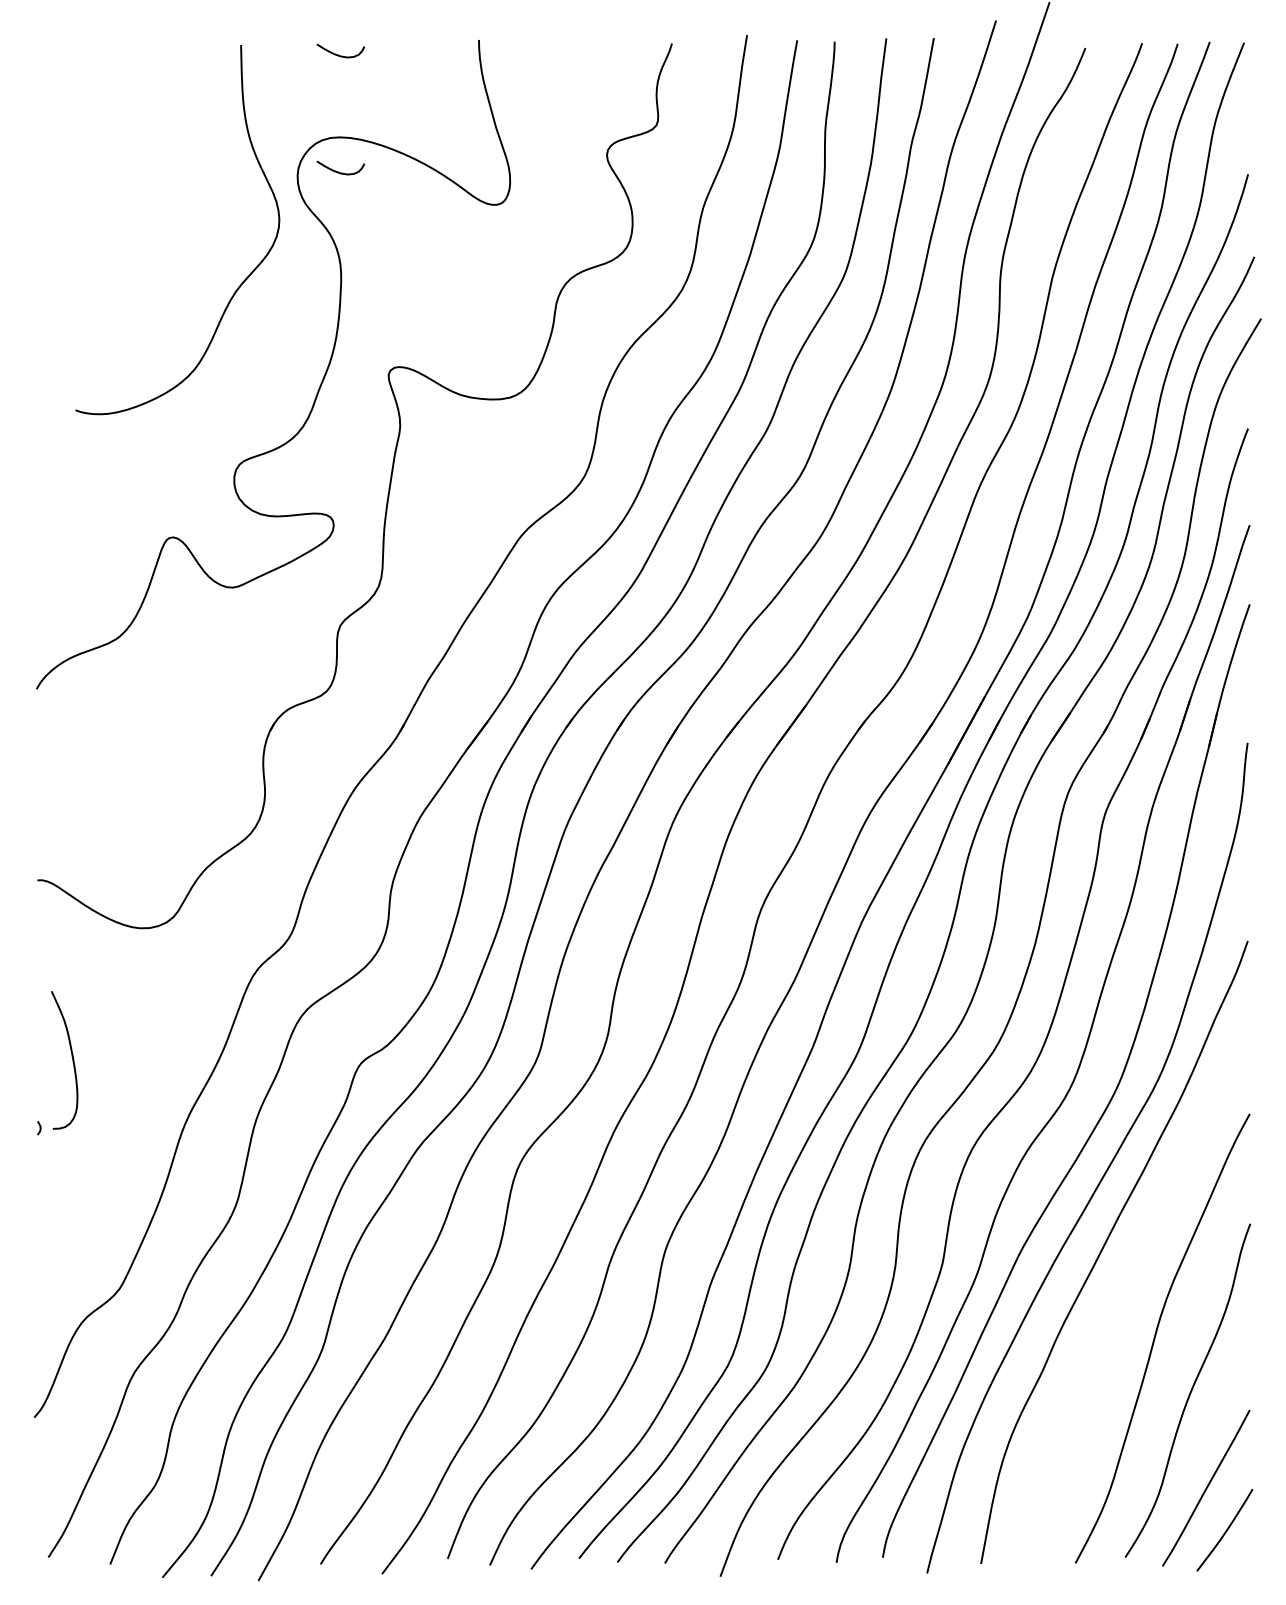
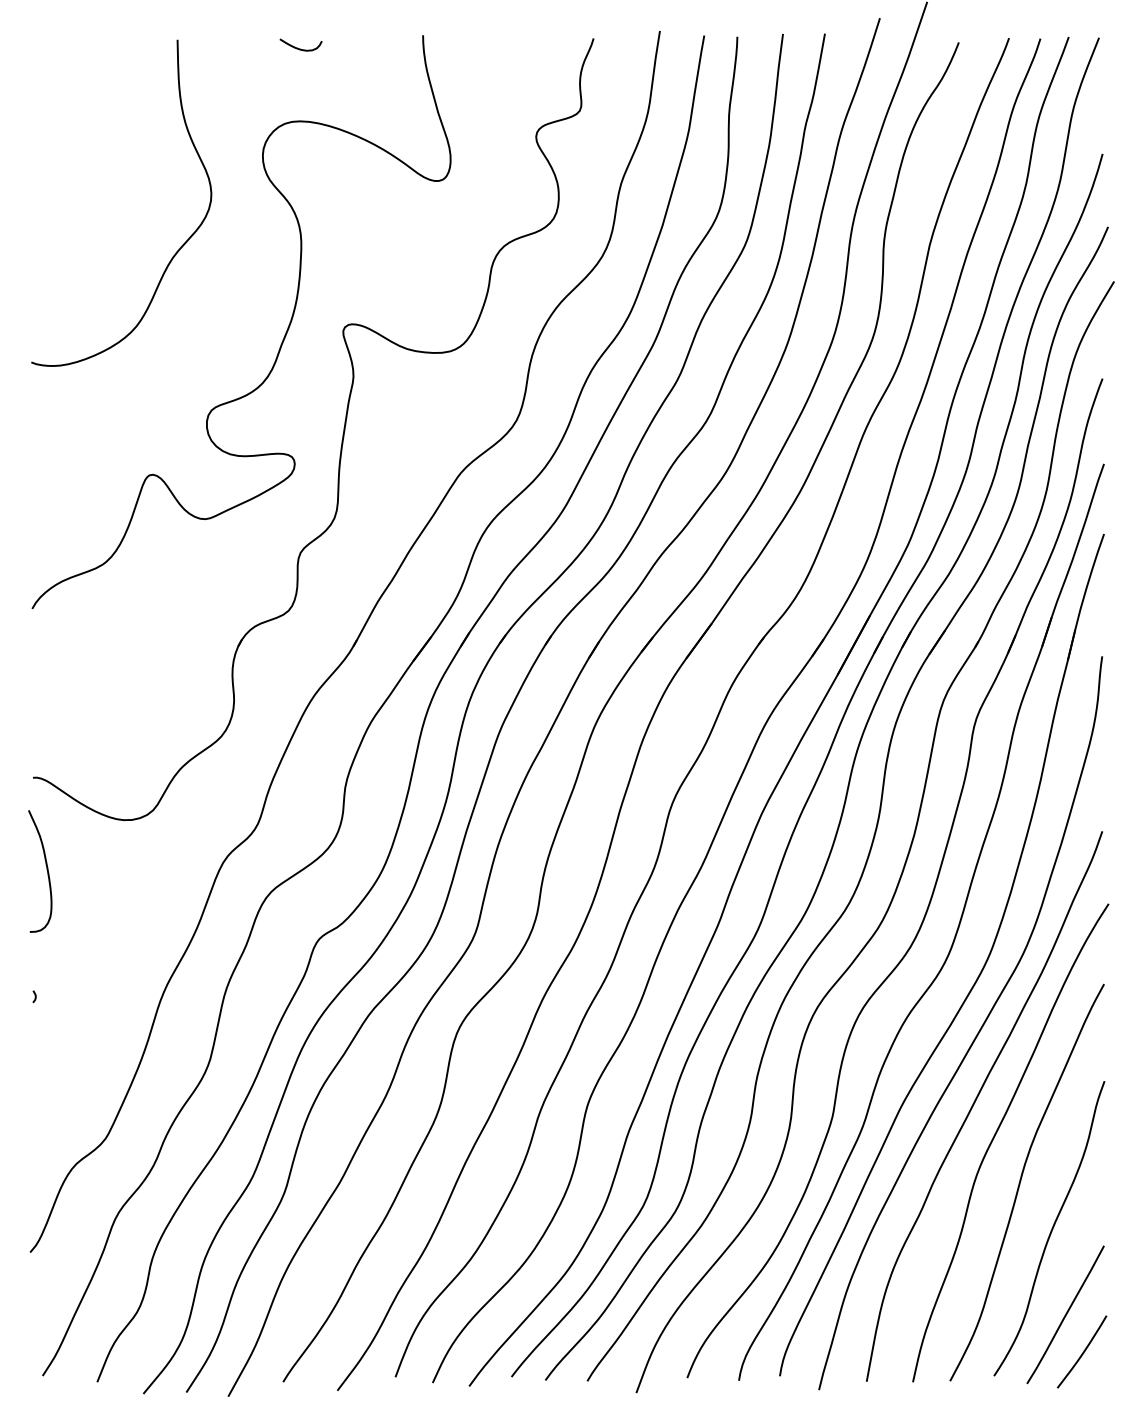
curve: (338, 171) -> (298, 151), removed
curve: (241, 282) -> (177, 249), moved
curve: (72, 1060) -> (47, 871), moved
curve: (1127, 1284) -> (996, 1134), added

